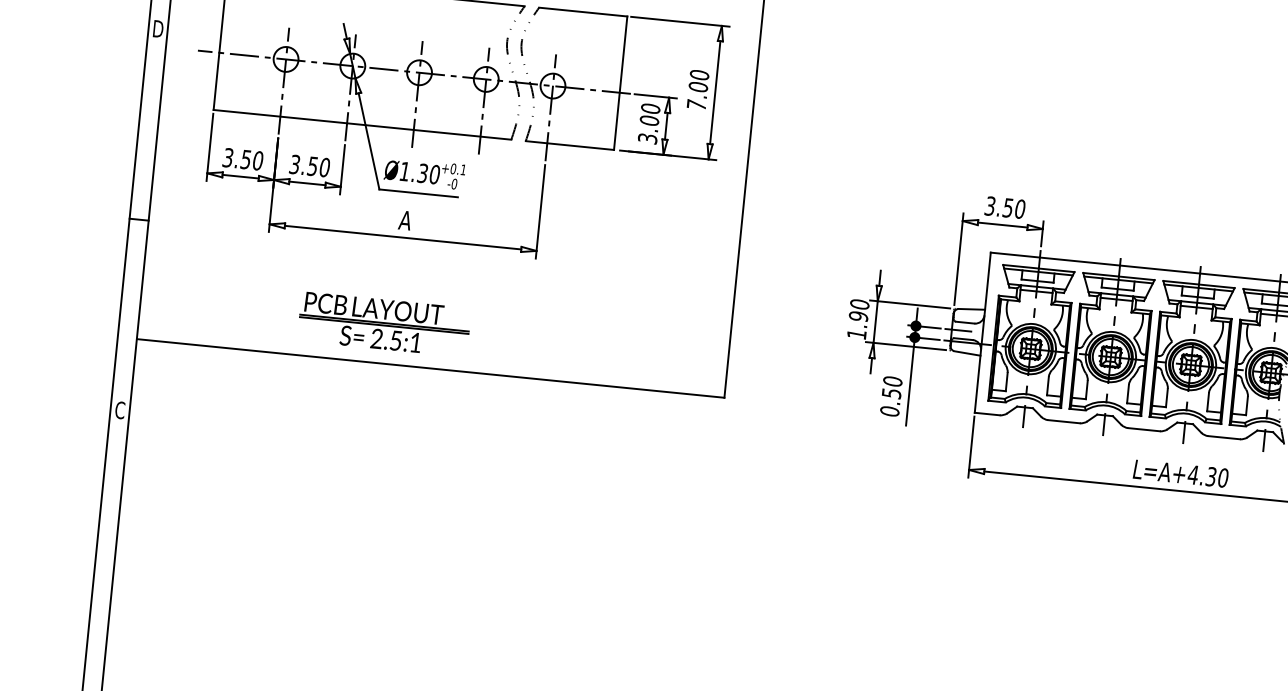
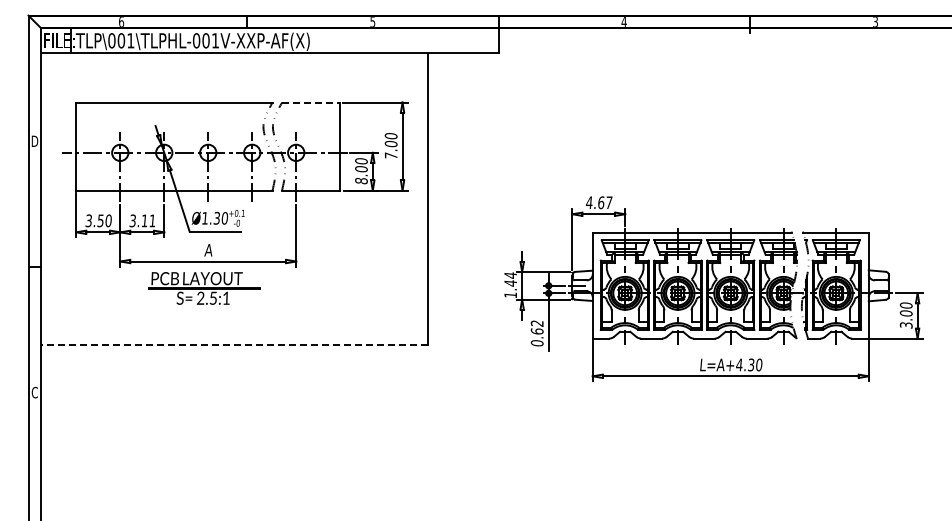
line: (583, 11) -> (311, 102), solid -> dashed
text: (647, 137) -> (361, 180), 3.00 -> 8.00
text: (318, 166) -> (148, 220), 3.50 -> 3.11
text: (1005, 207) -> (599, 202), 3.50 -> 4.67
text: (858, 310) -> (510, 279), 1.90 -> 1.44
part: (384, 324) -> (204, 288), moved
line: (430, 369) -> (234, 345), solid -> dashed
text: (891, 387) -> (536, 327), 0.50 -> 0.62

